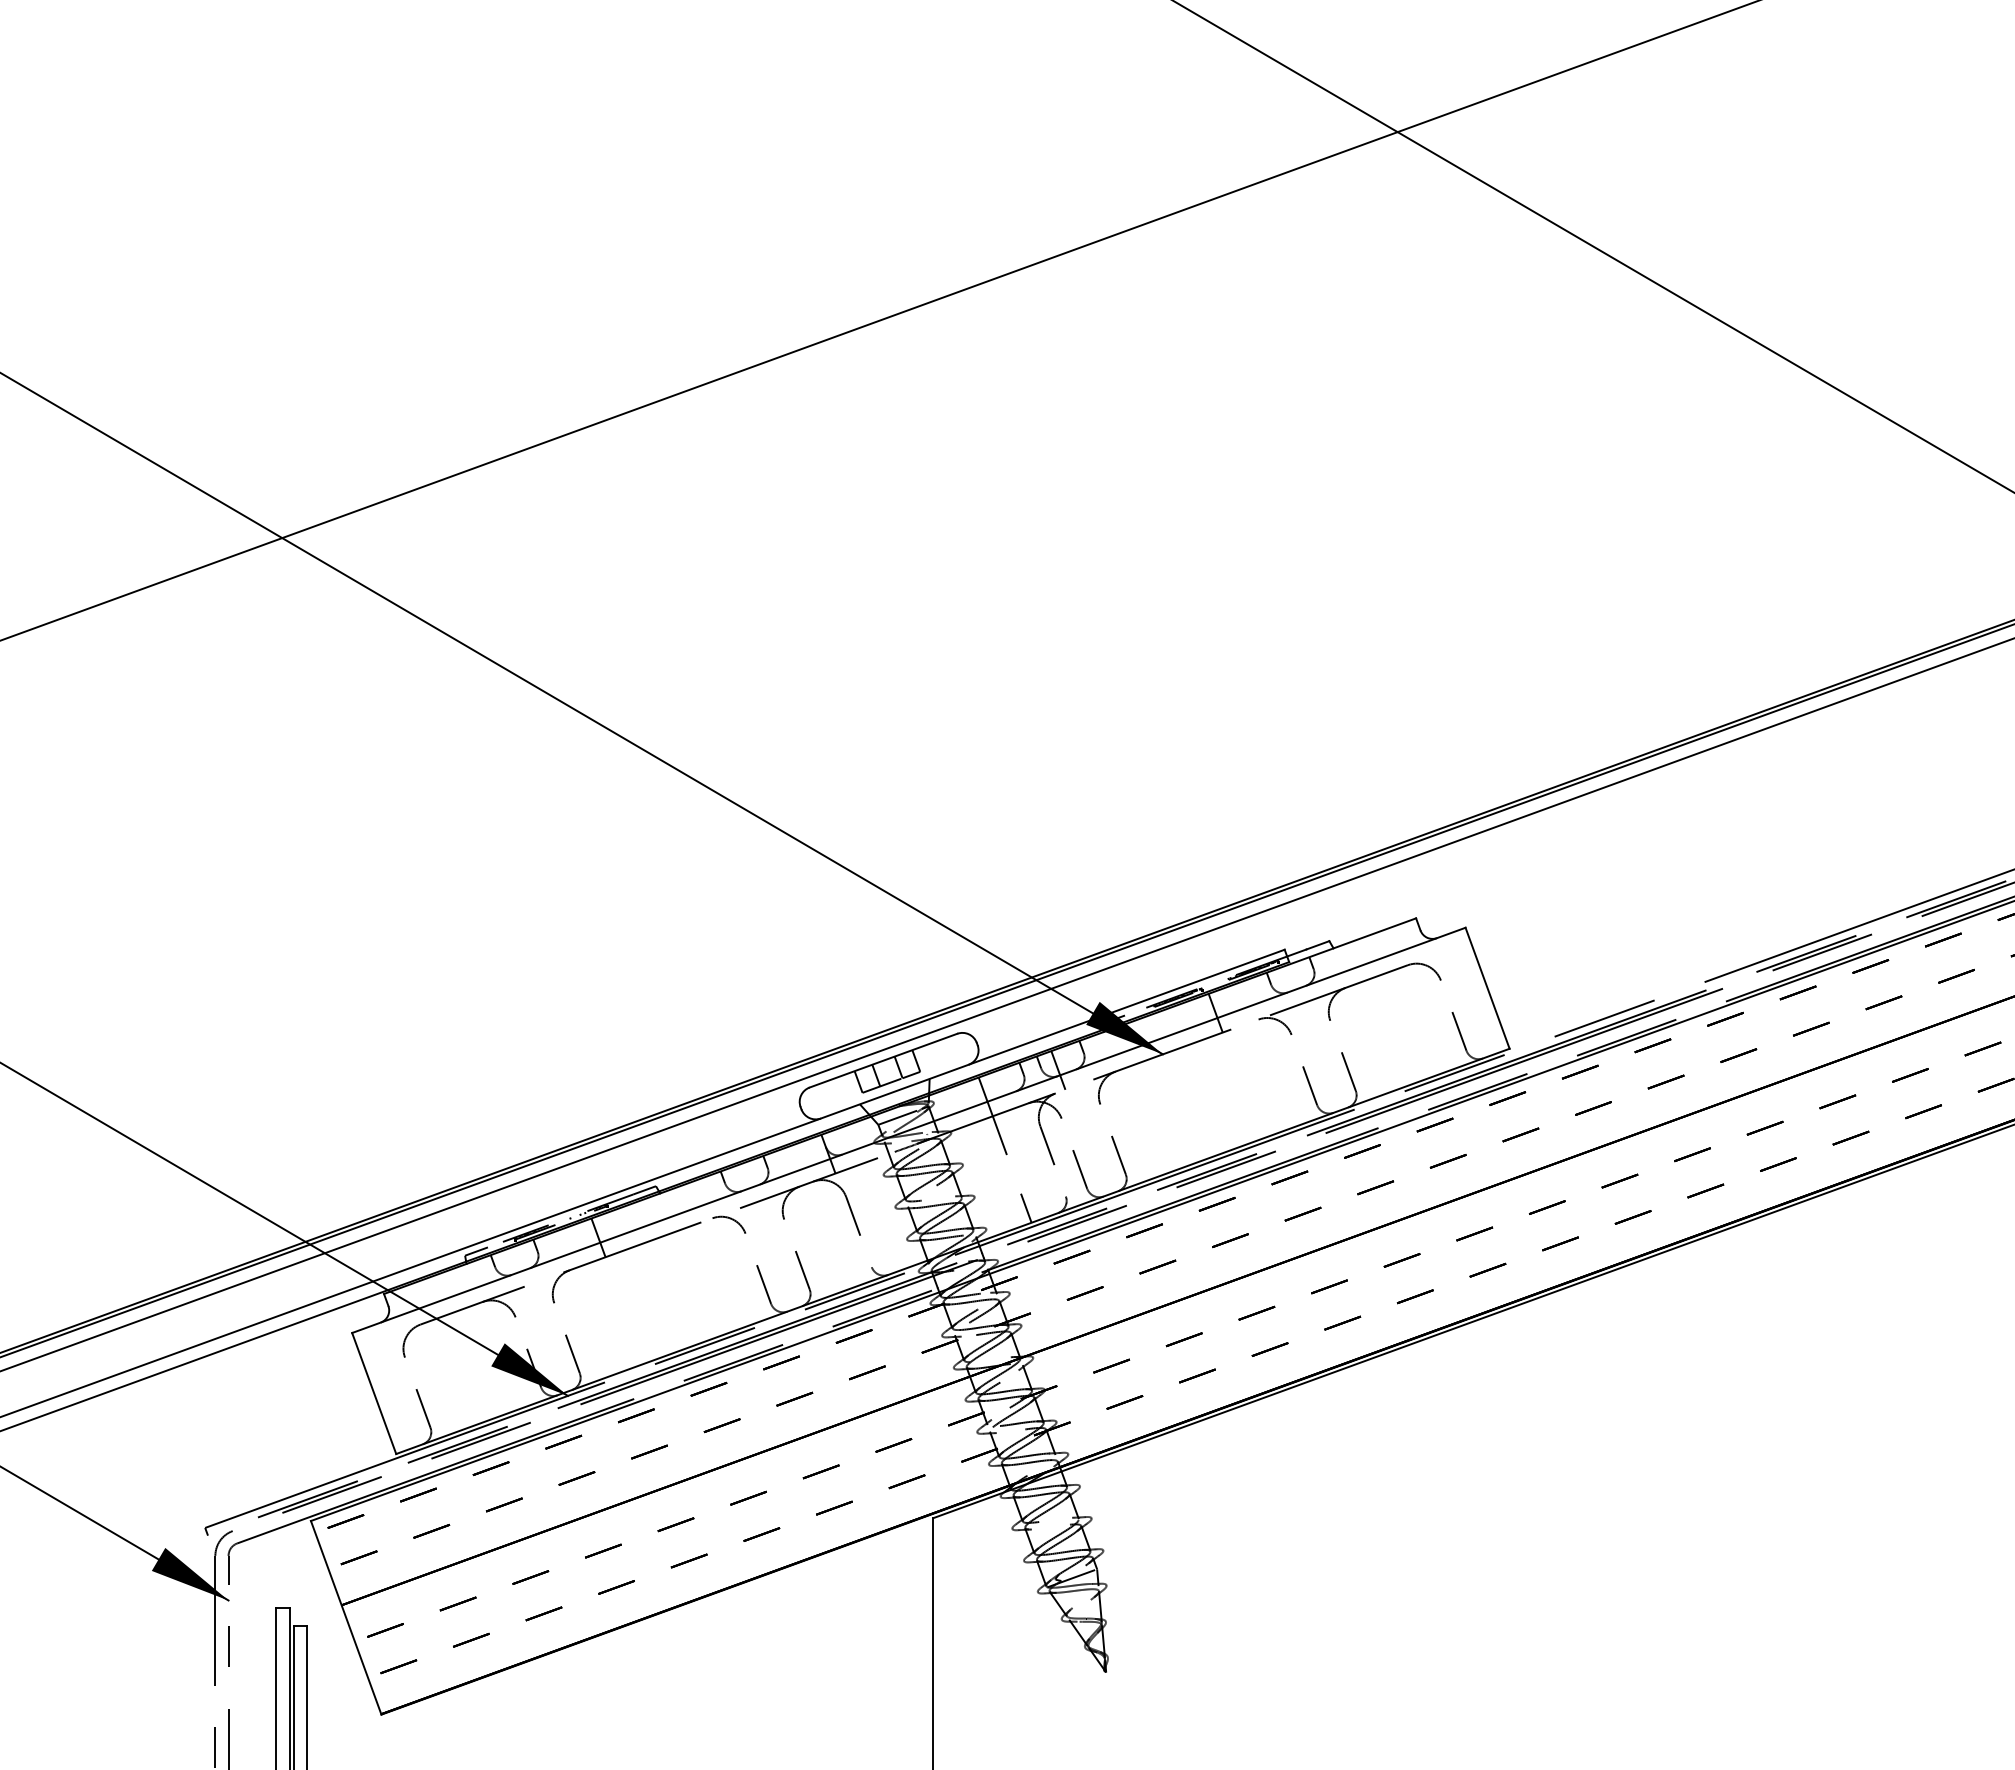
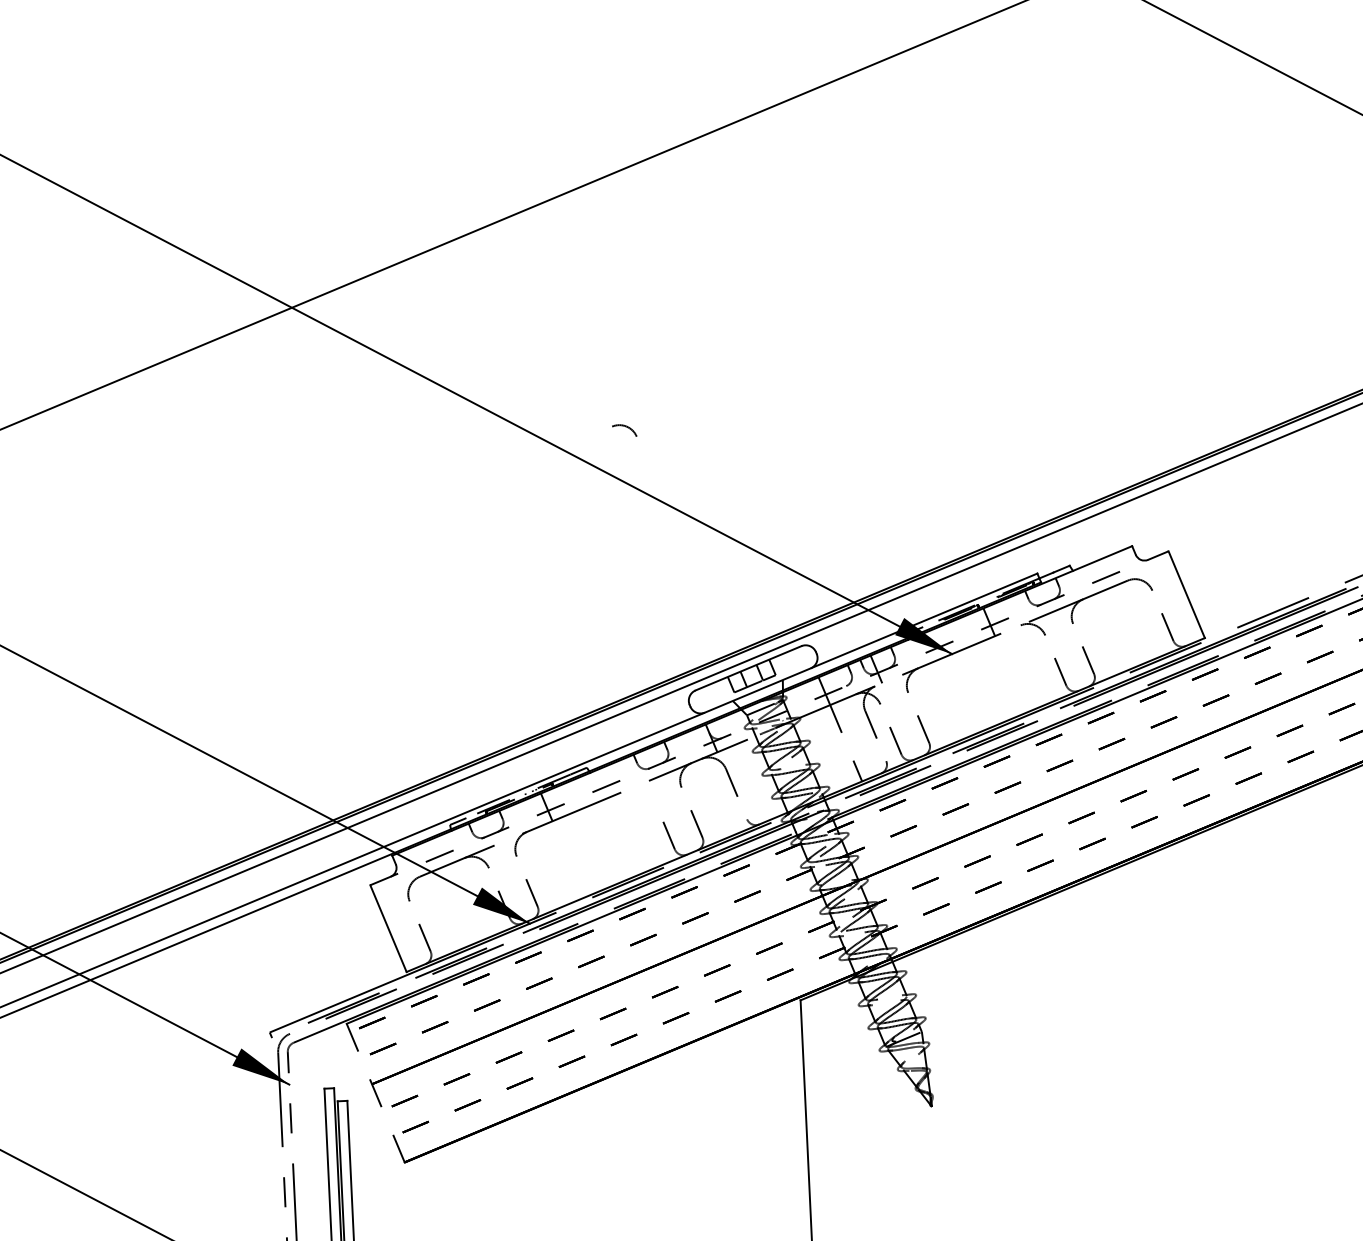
line: (909, 1130) -> (769, 718), solid -> dashed
arc: (732, 1220) -> (626, 427), moved
line: (346, 1617) -> (375, 1092), solid -> dashed

